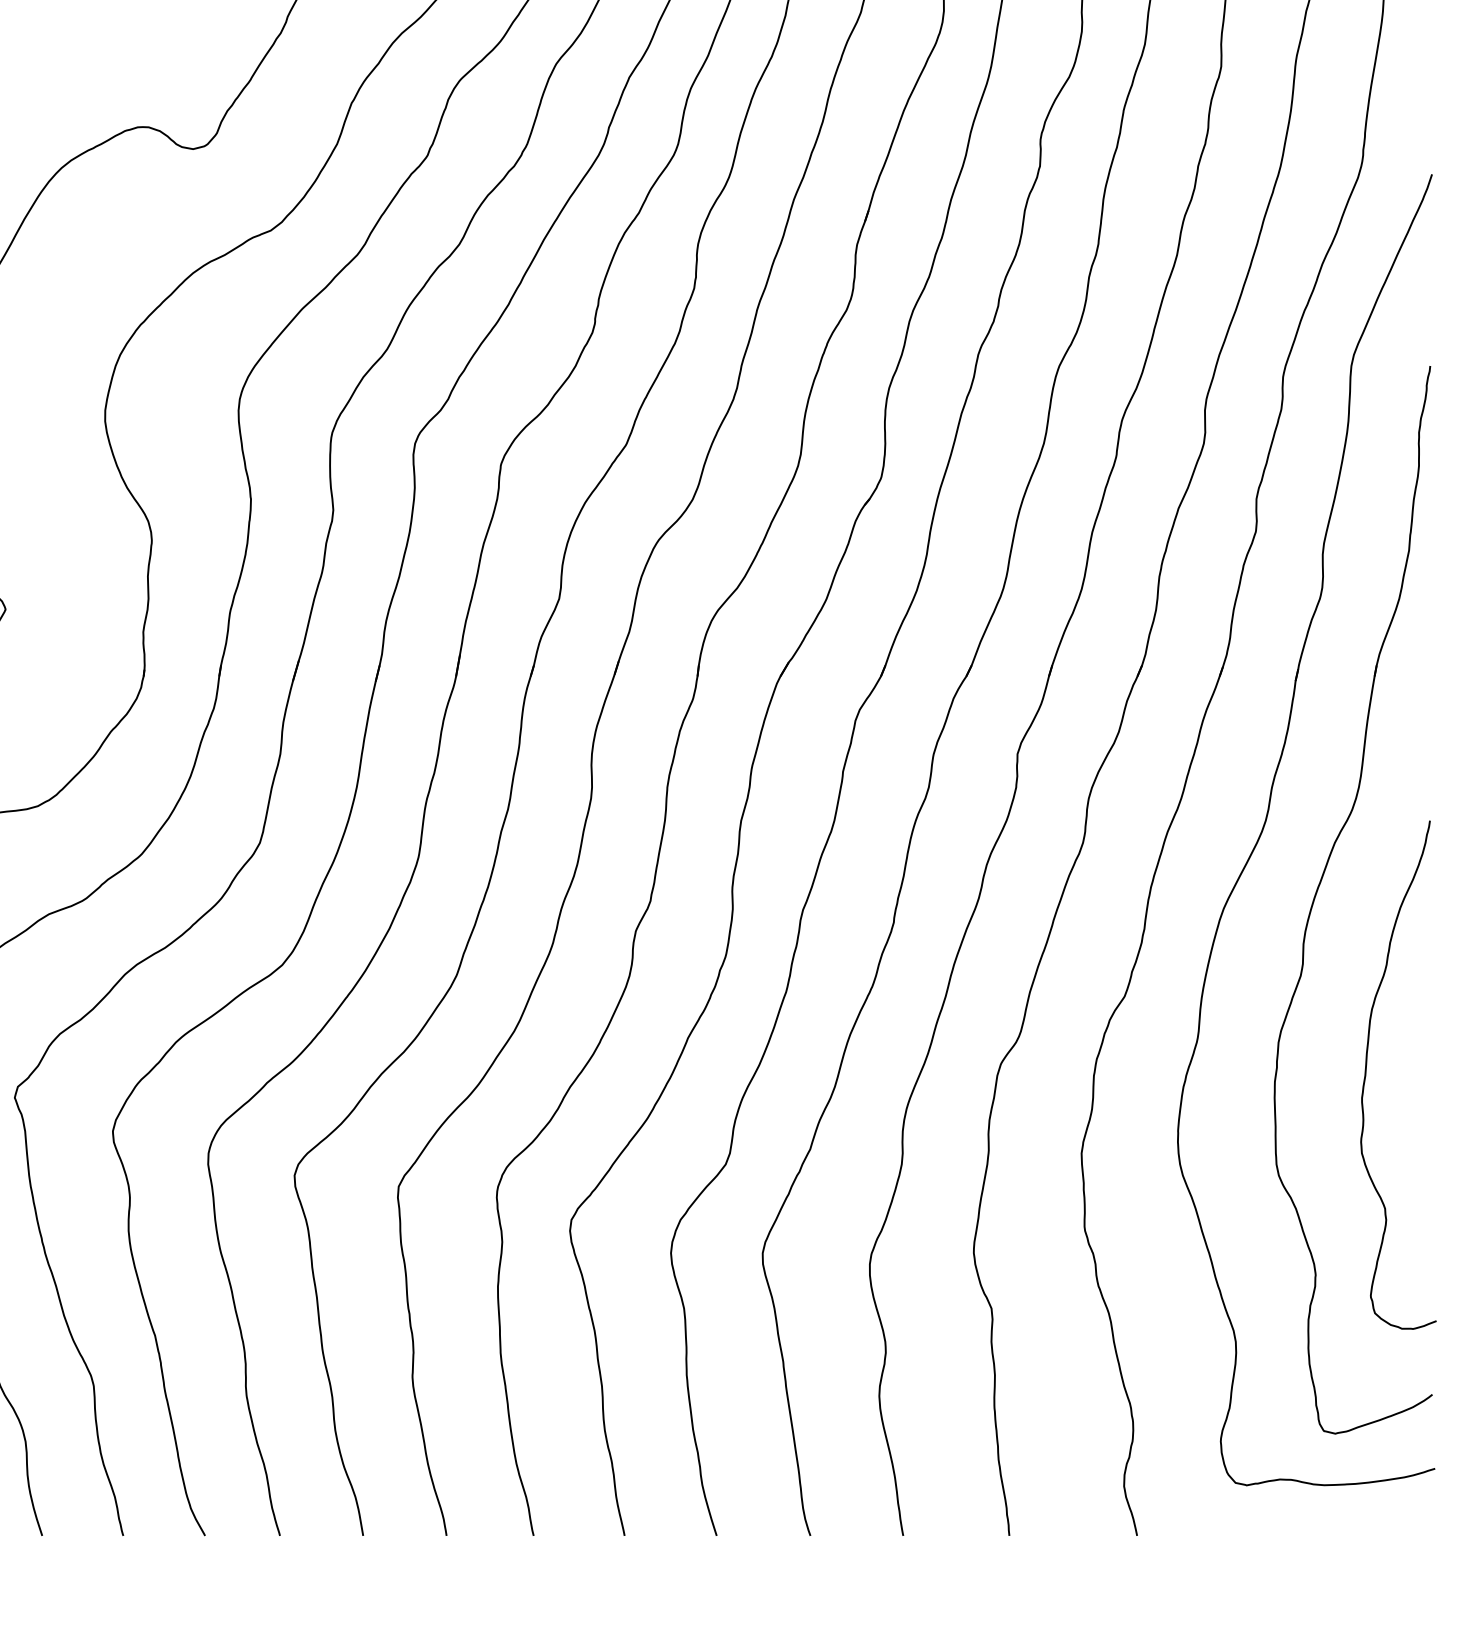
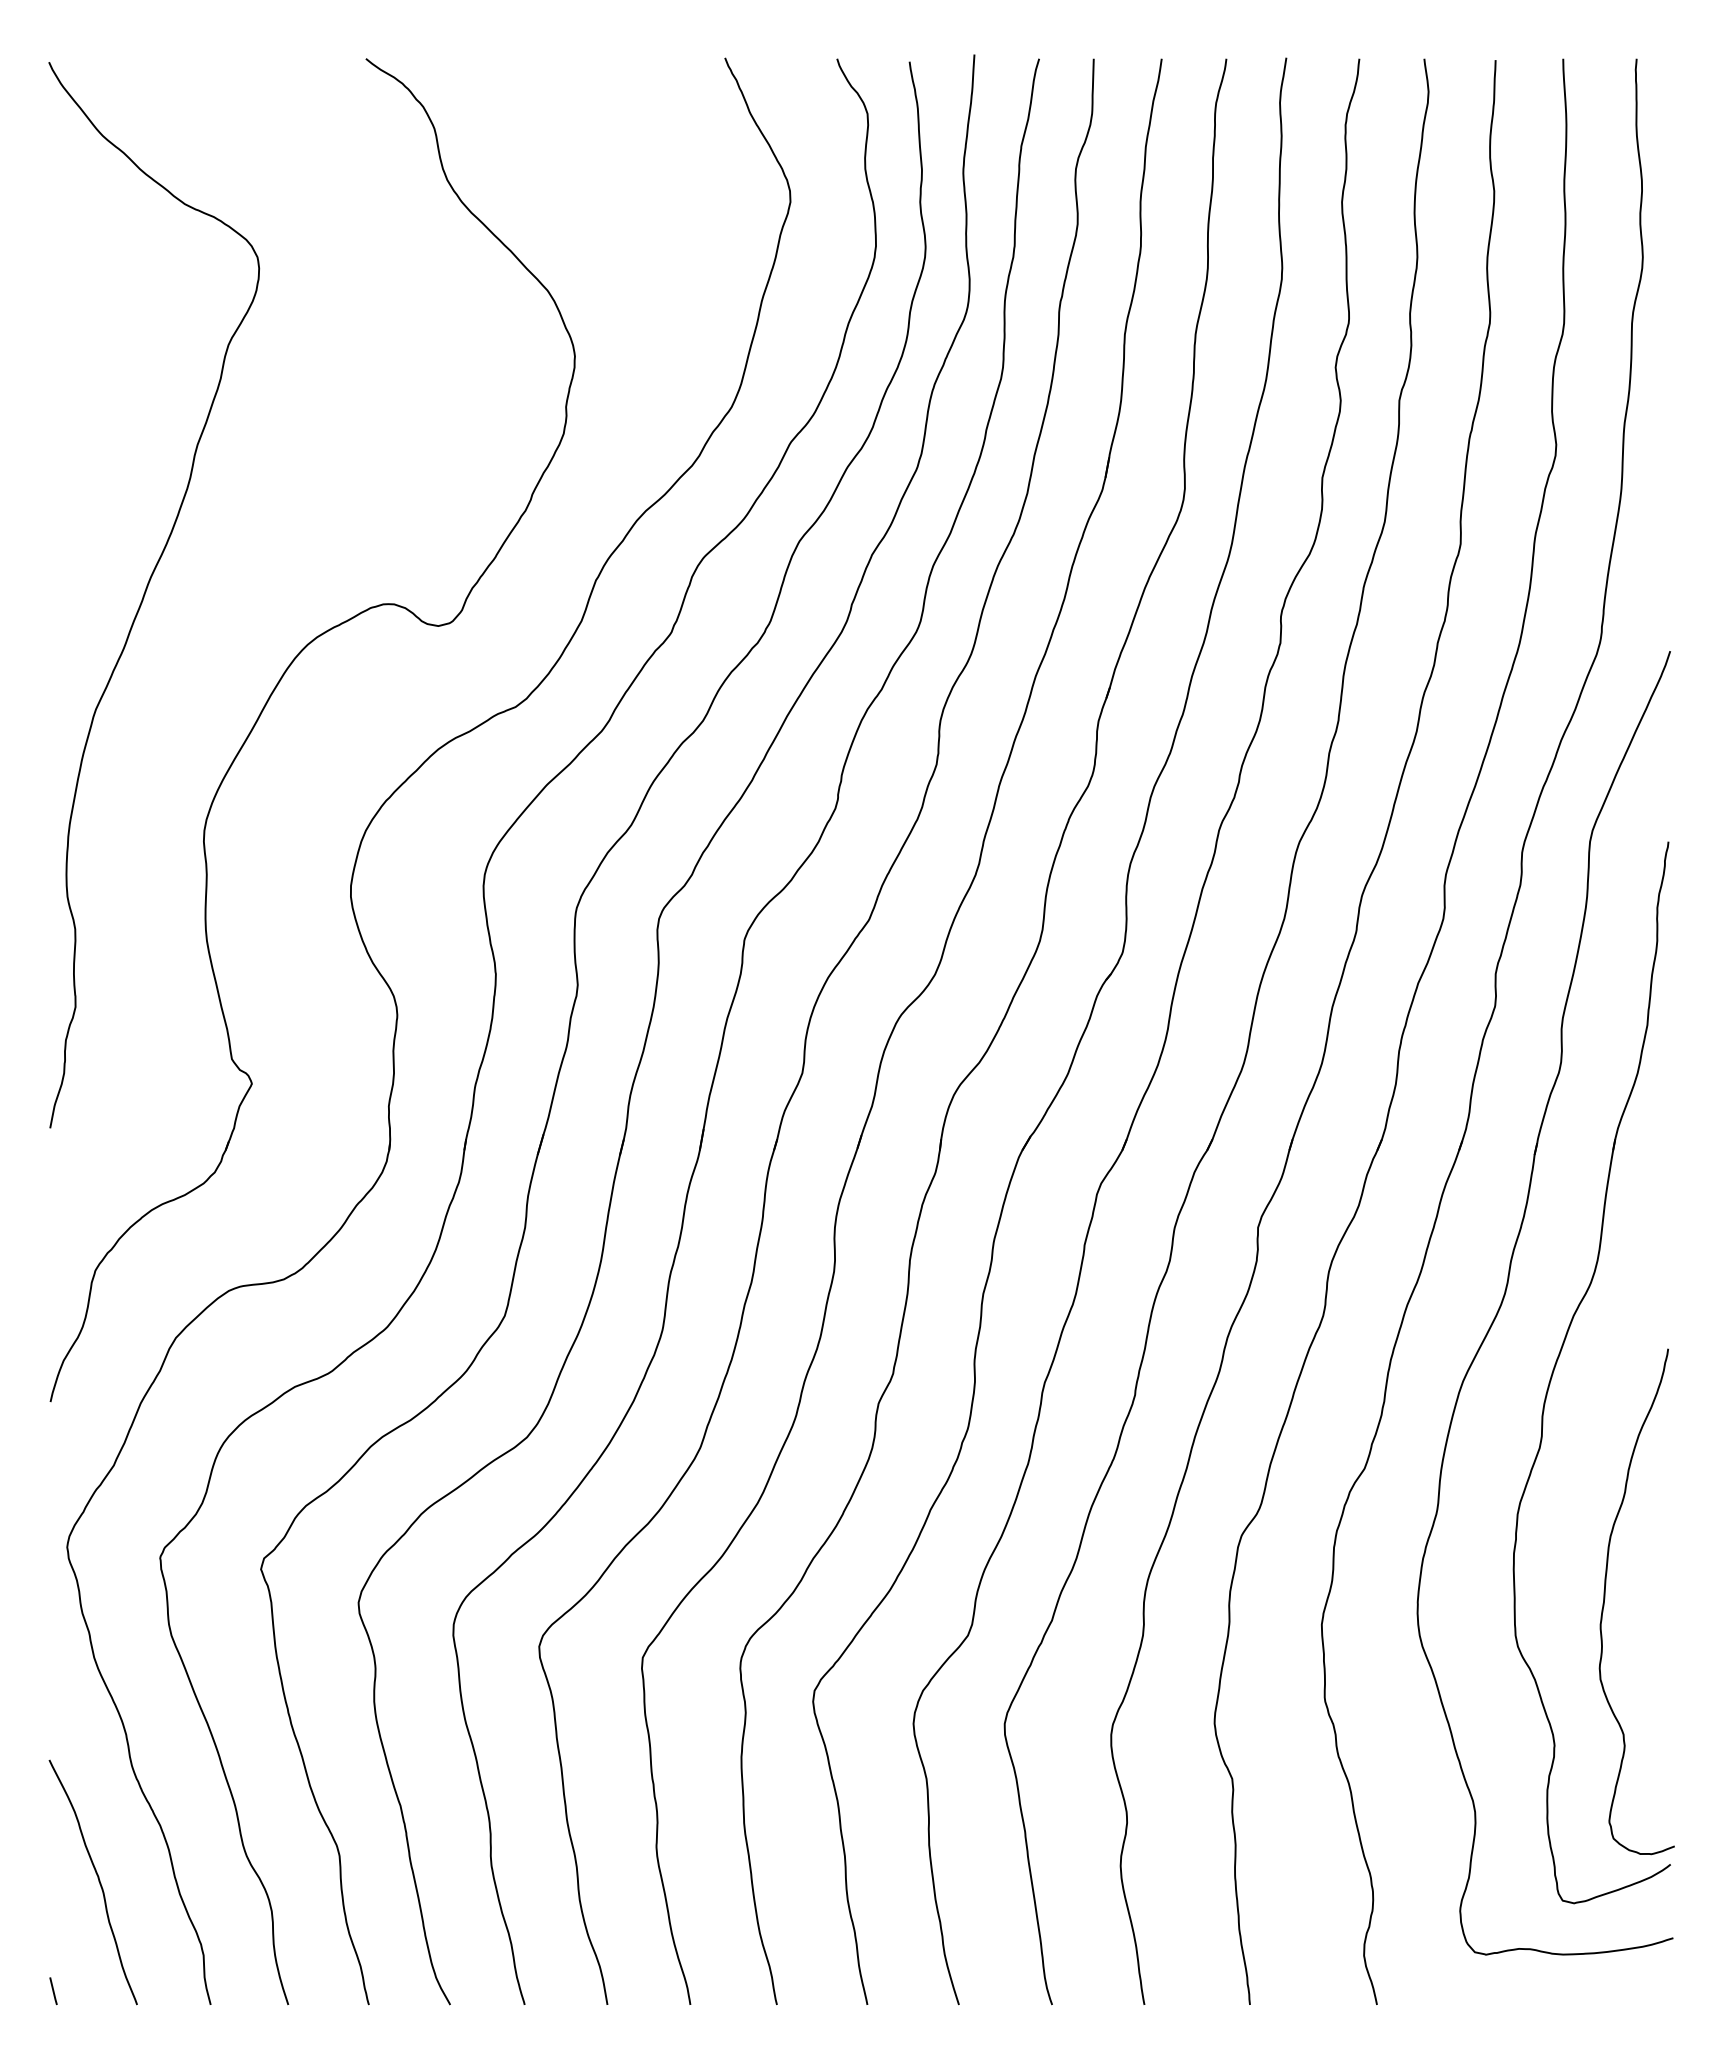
curve: (1366, 1072) -> (1605, 1599), moved

